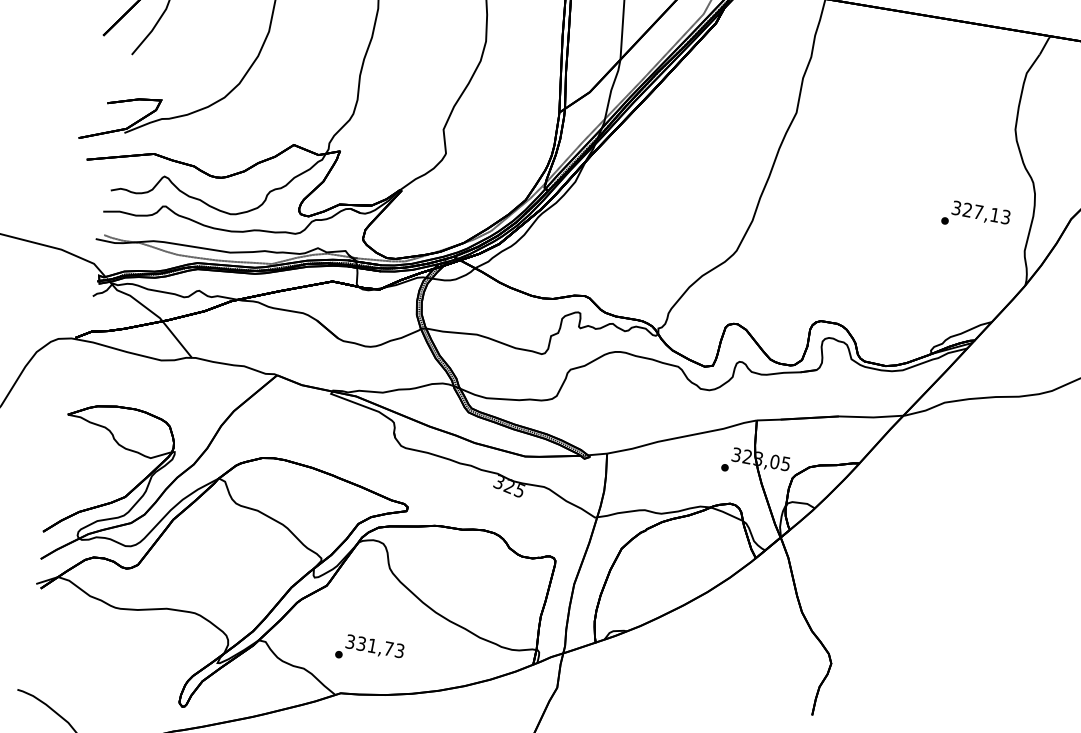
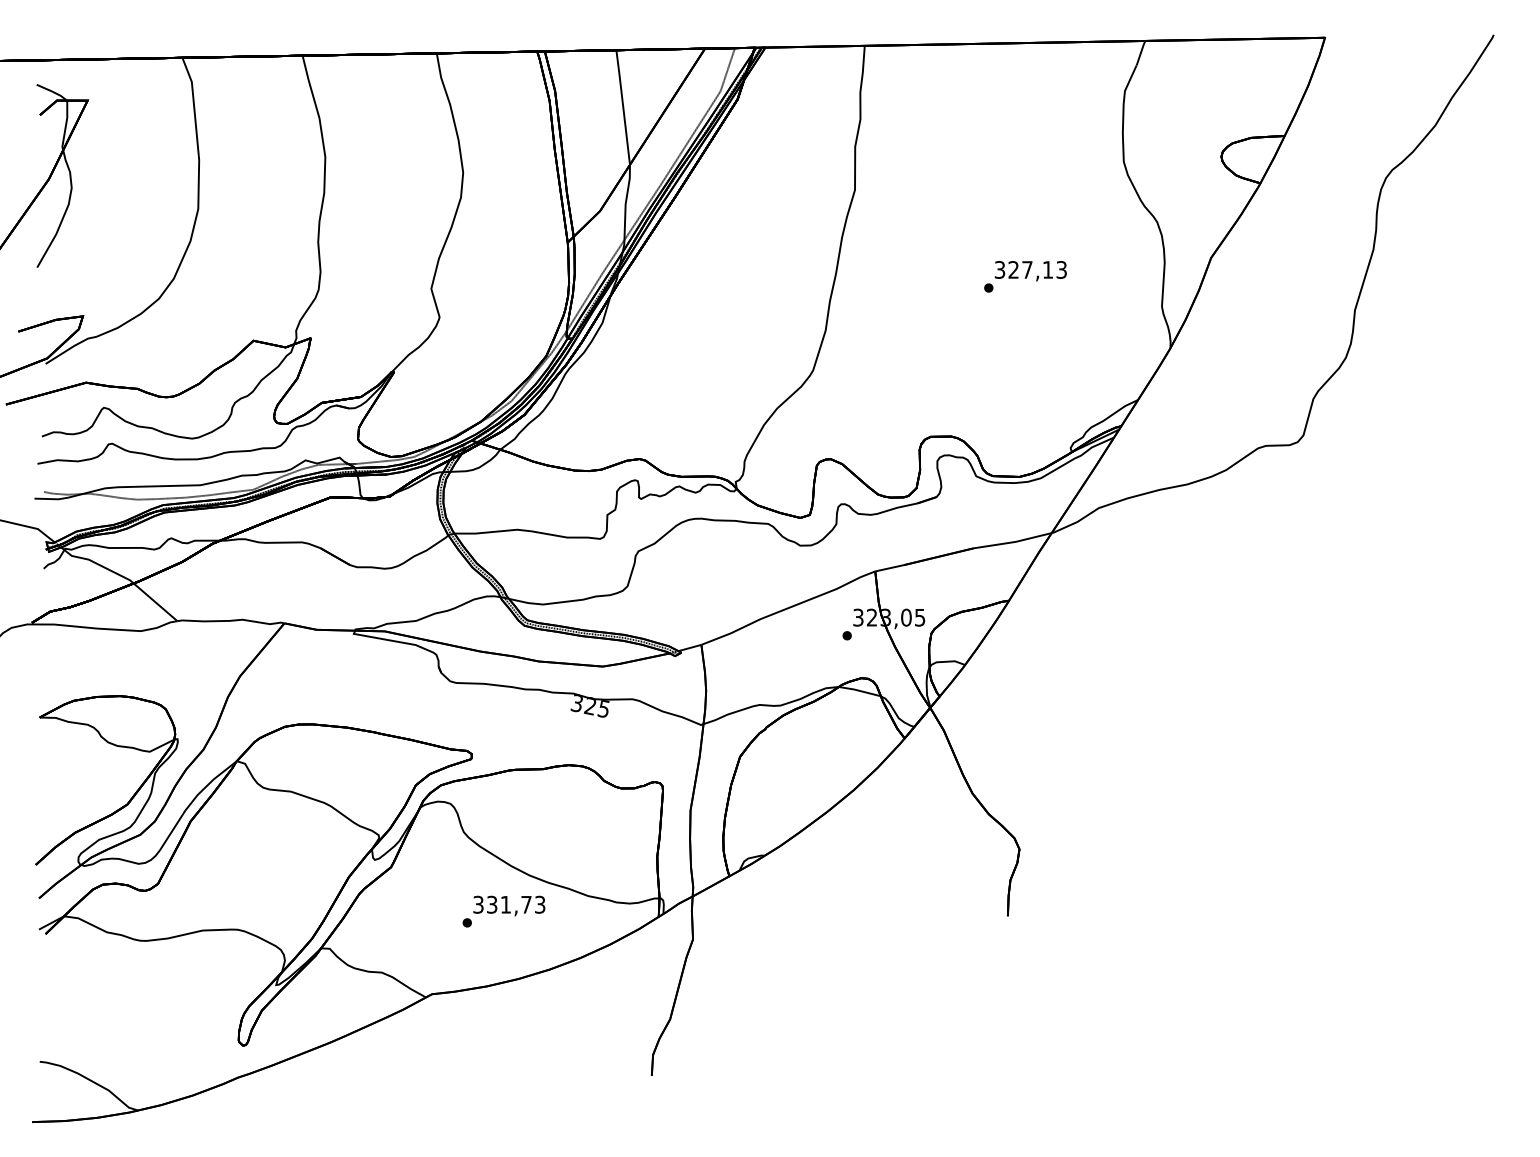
text: (976, 217) -> (1025, 276), moved
text: (369, 650) -> (503, 911), moved

